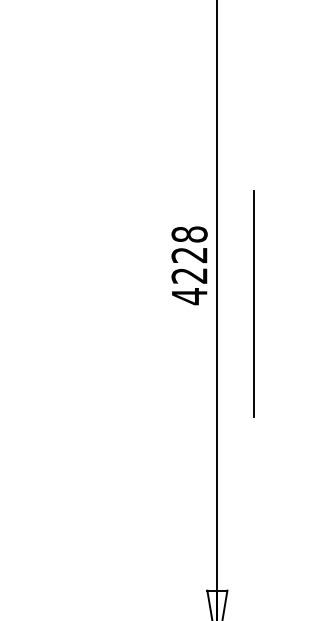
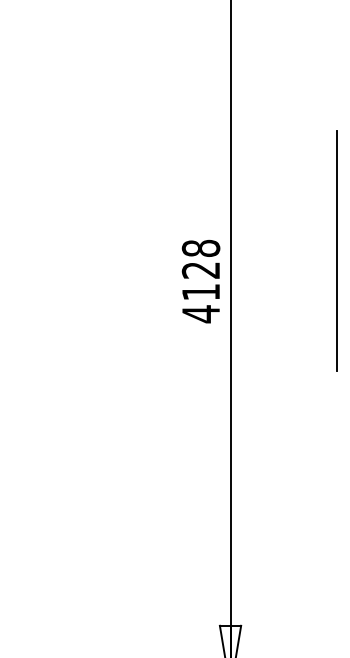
text: (189, 275) -> (200, 291), 4228 -> 4128
line: (253, 303) -> (336, 250), moved

